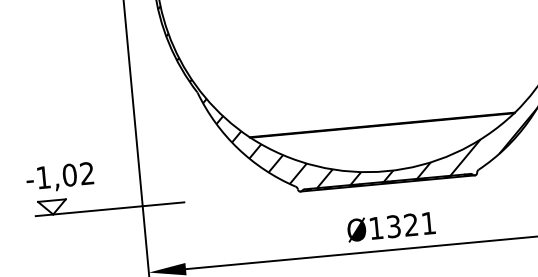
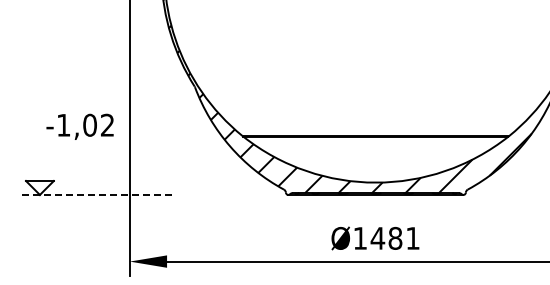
text: (59, 177) -> (79, 126), moved
line: (109, 208) -> (96, 194), solid -> dashed
text: (402, 224) -> (386, 237), Ø1321 -> Ø1481

